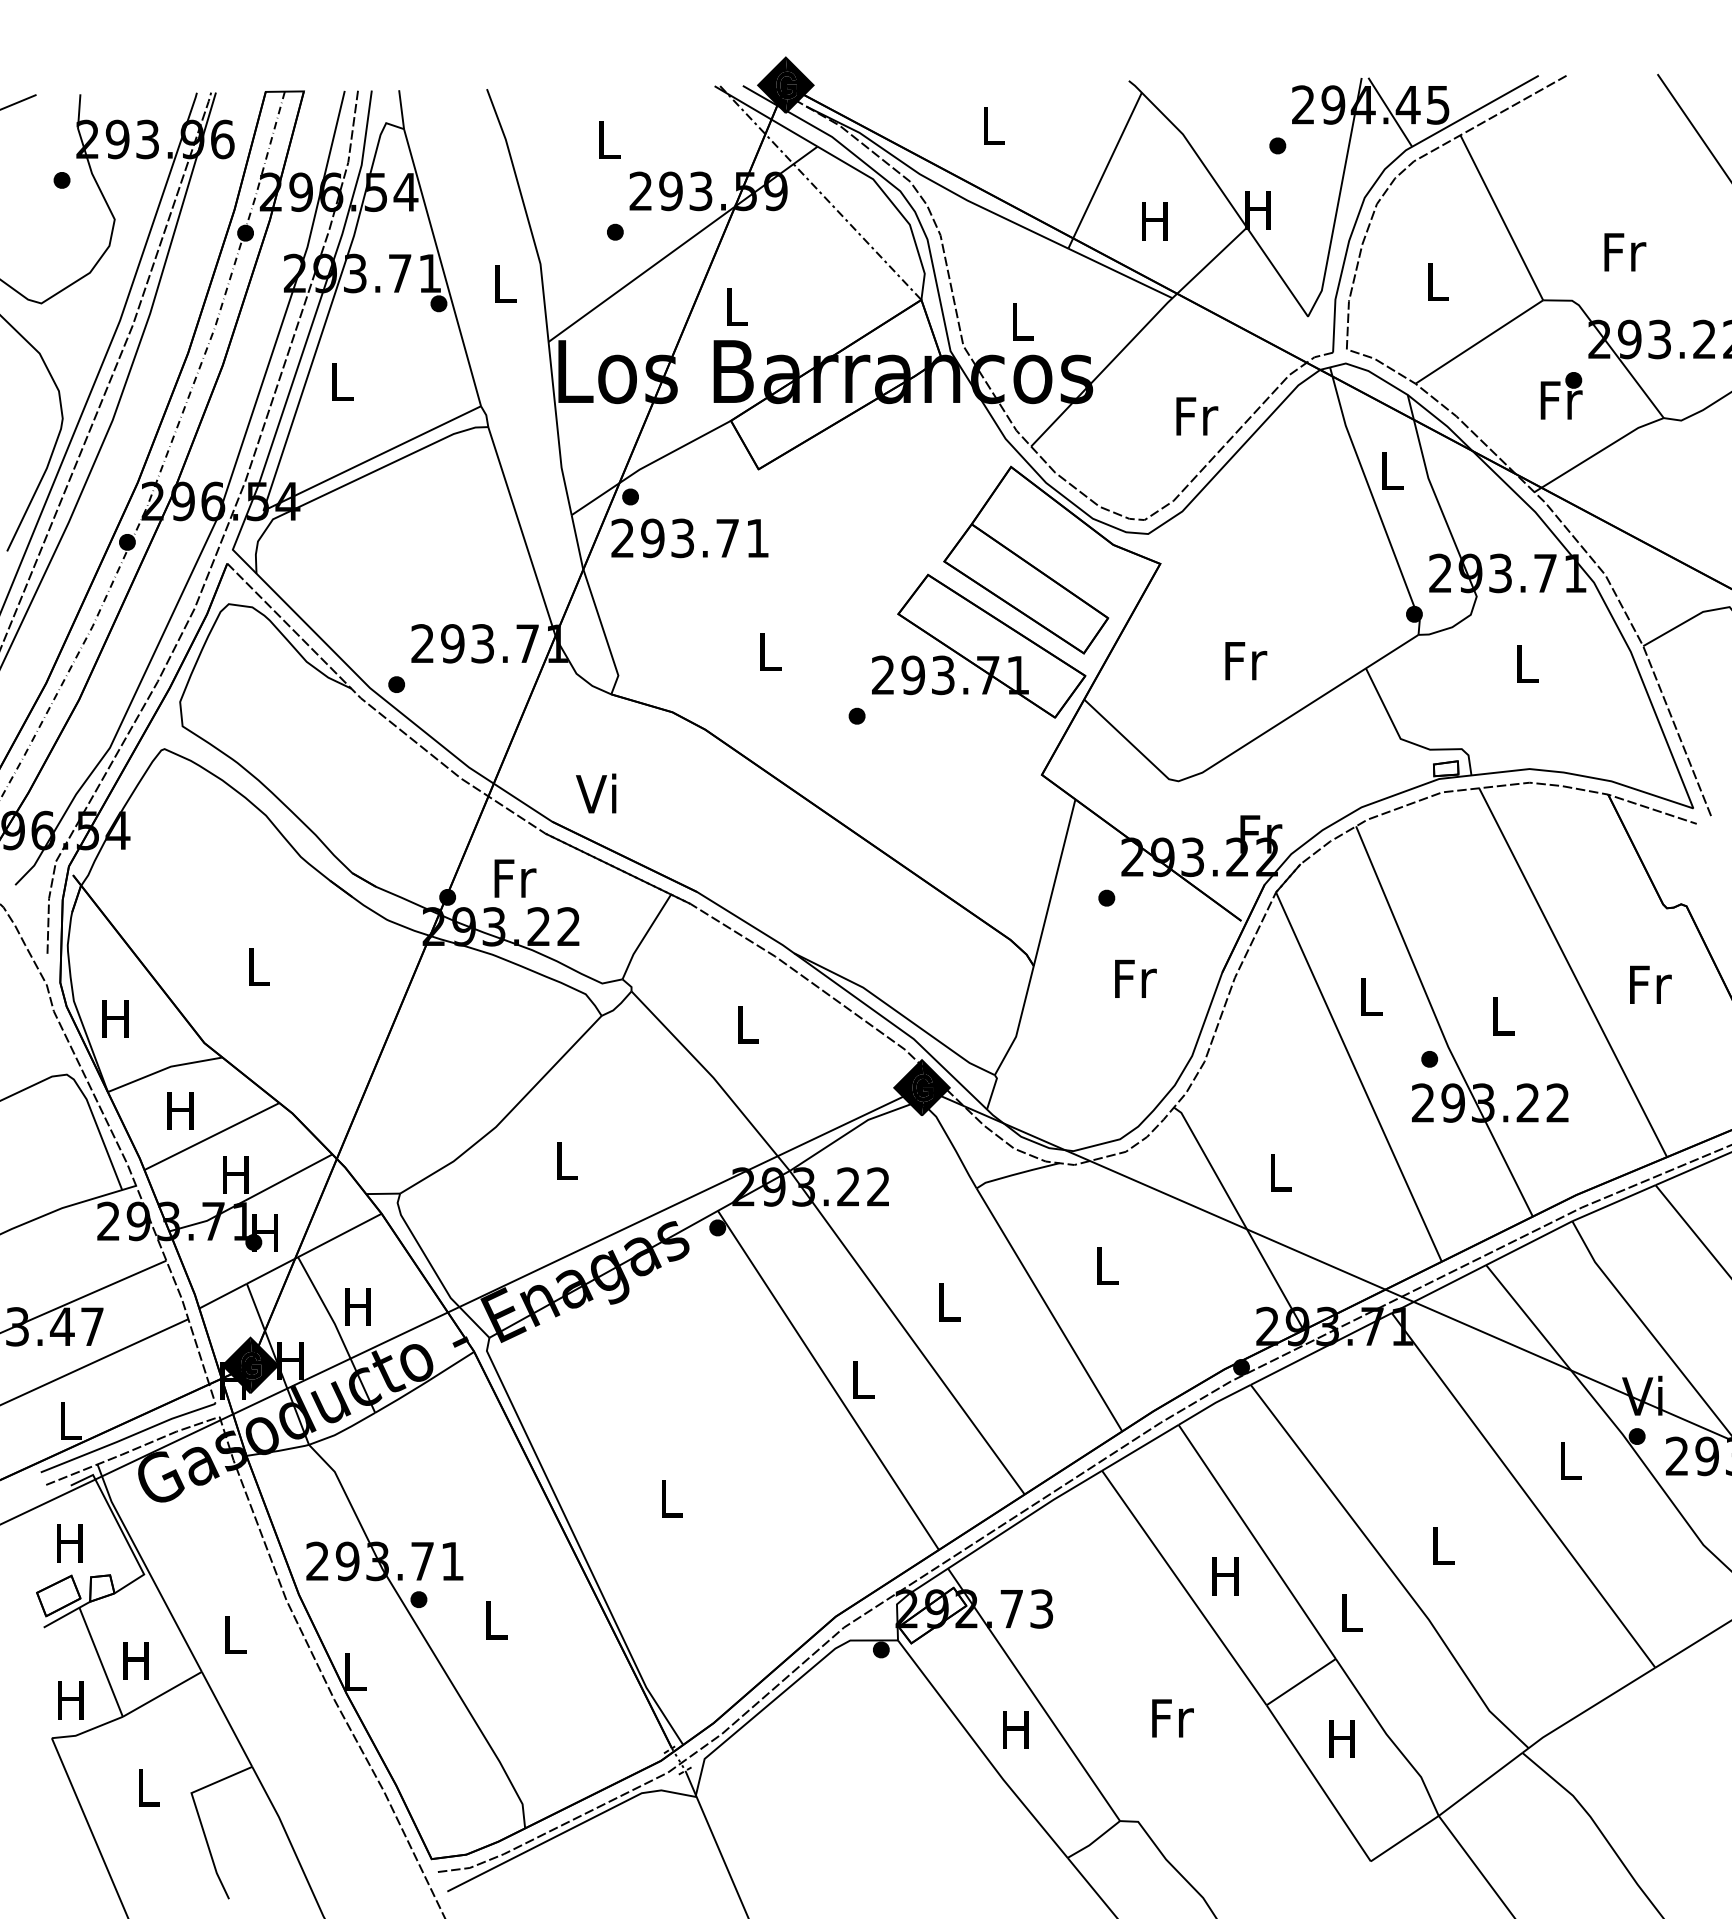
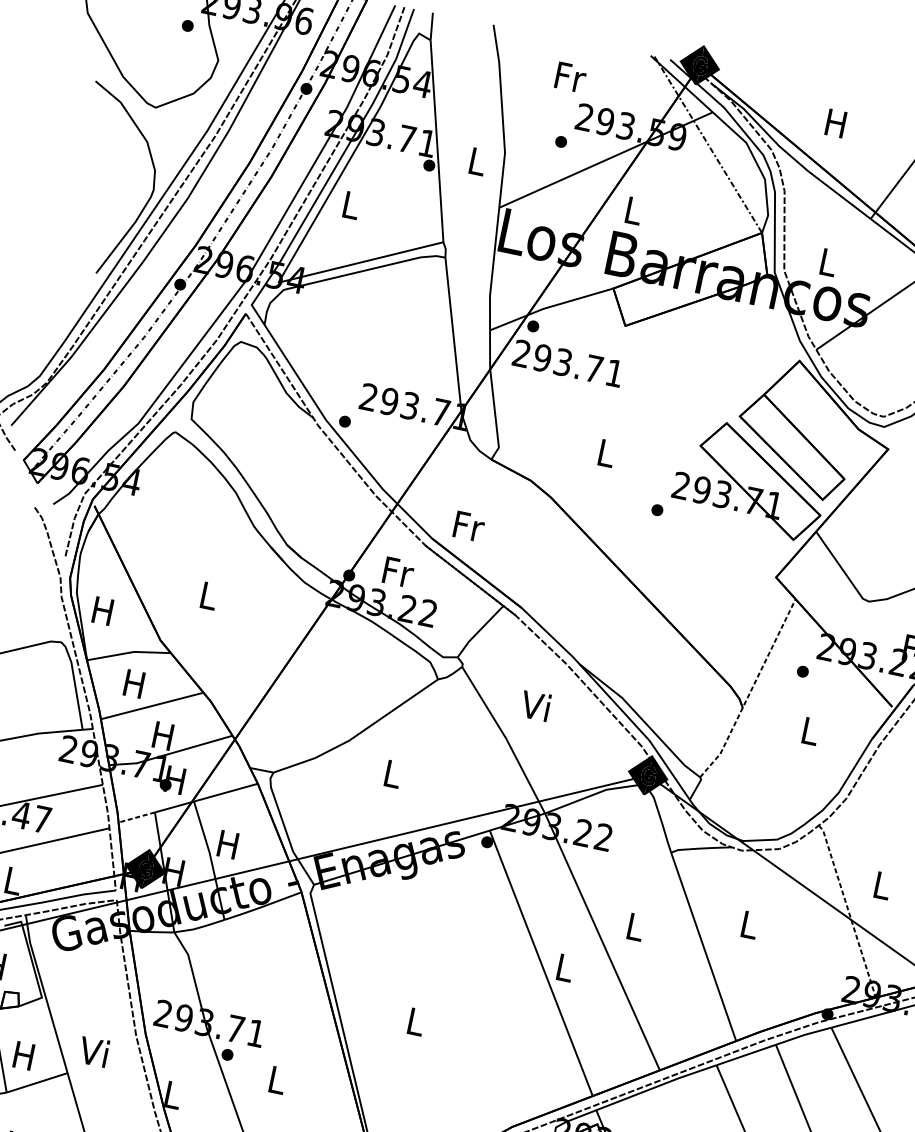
text: (991, 125) -> (835, 123), L -> H
text: (609, 139) -> (570, 77), L -> Fr
text: (598, 793) -> (468, 525), Vi -> Fr
line: (1040, 939) -> (751, 690), solid -> dashed
text: (1135, 978) -> (811, 731), Fr -> L
text: (744, 1023) -> (535, 705), L -> Vi
line: (1240, 1217) -> (848, 910), solid -> dashed
line: (223, 1296) -> (136, 817), solid -> dashed
text: (231, 1634) -> (93, 1051), L -> Vi

